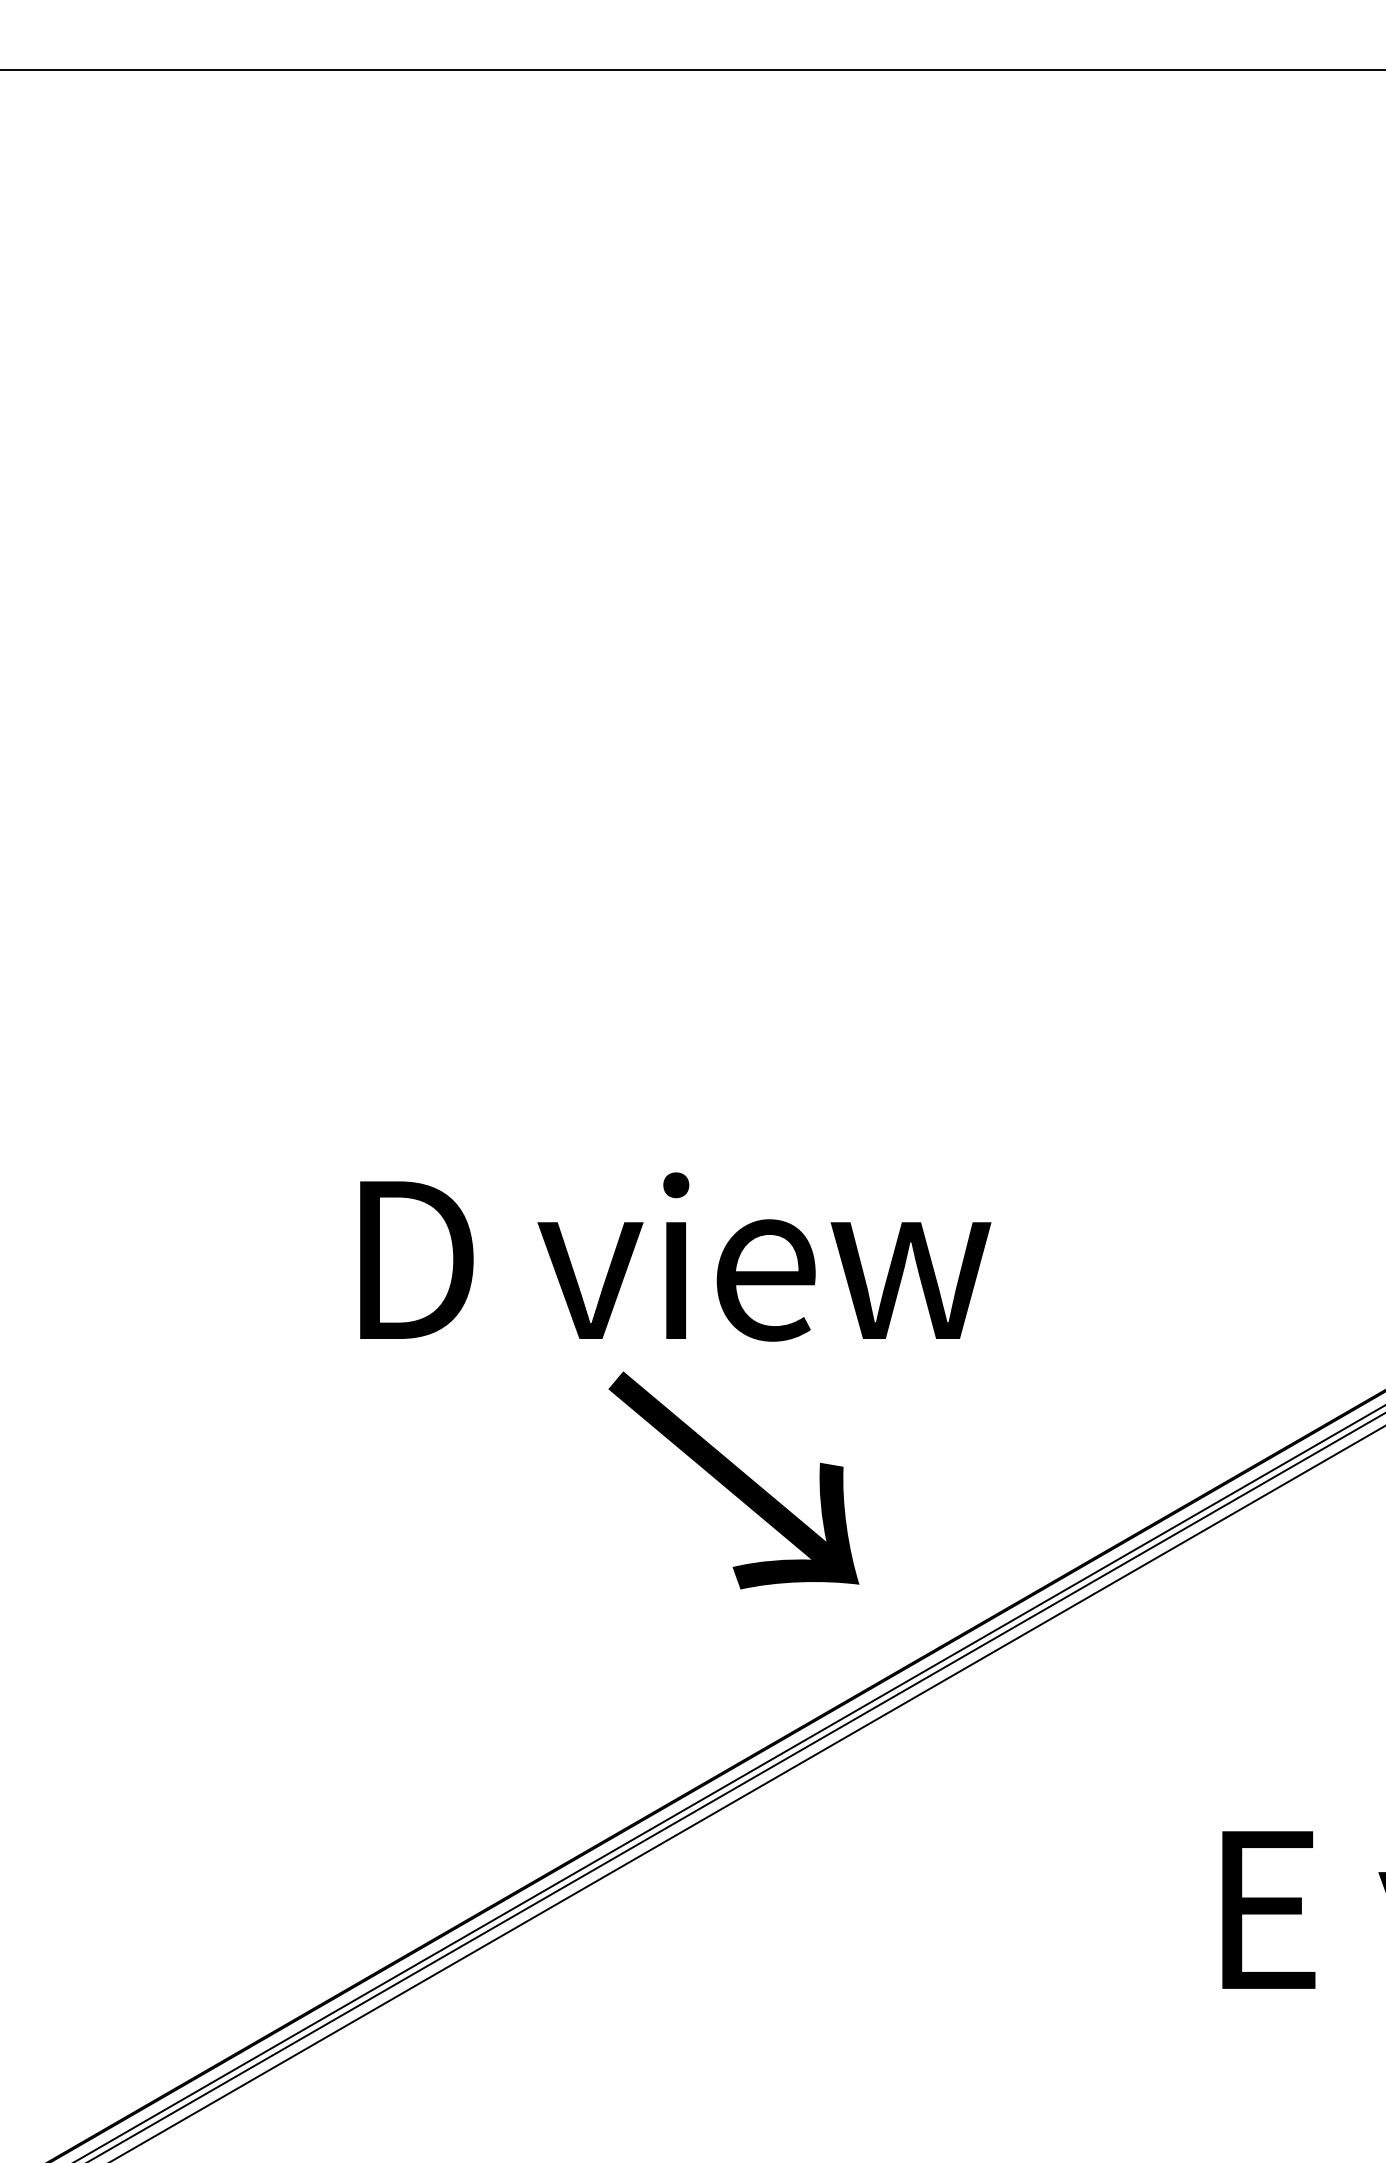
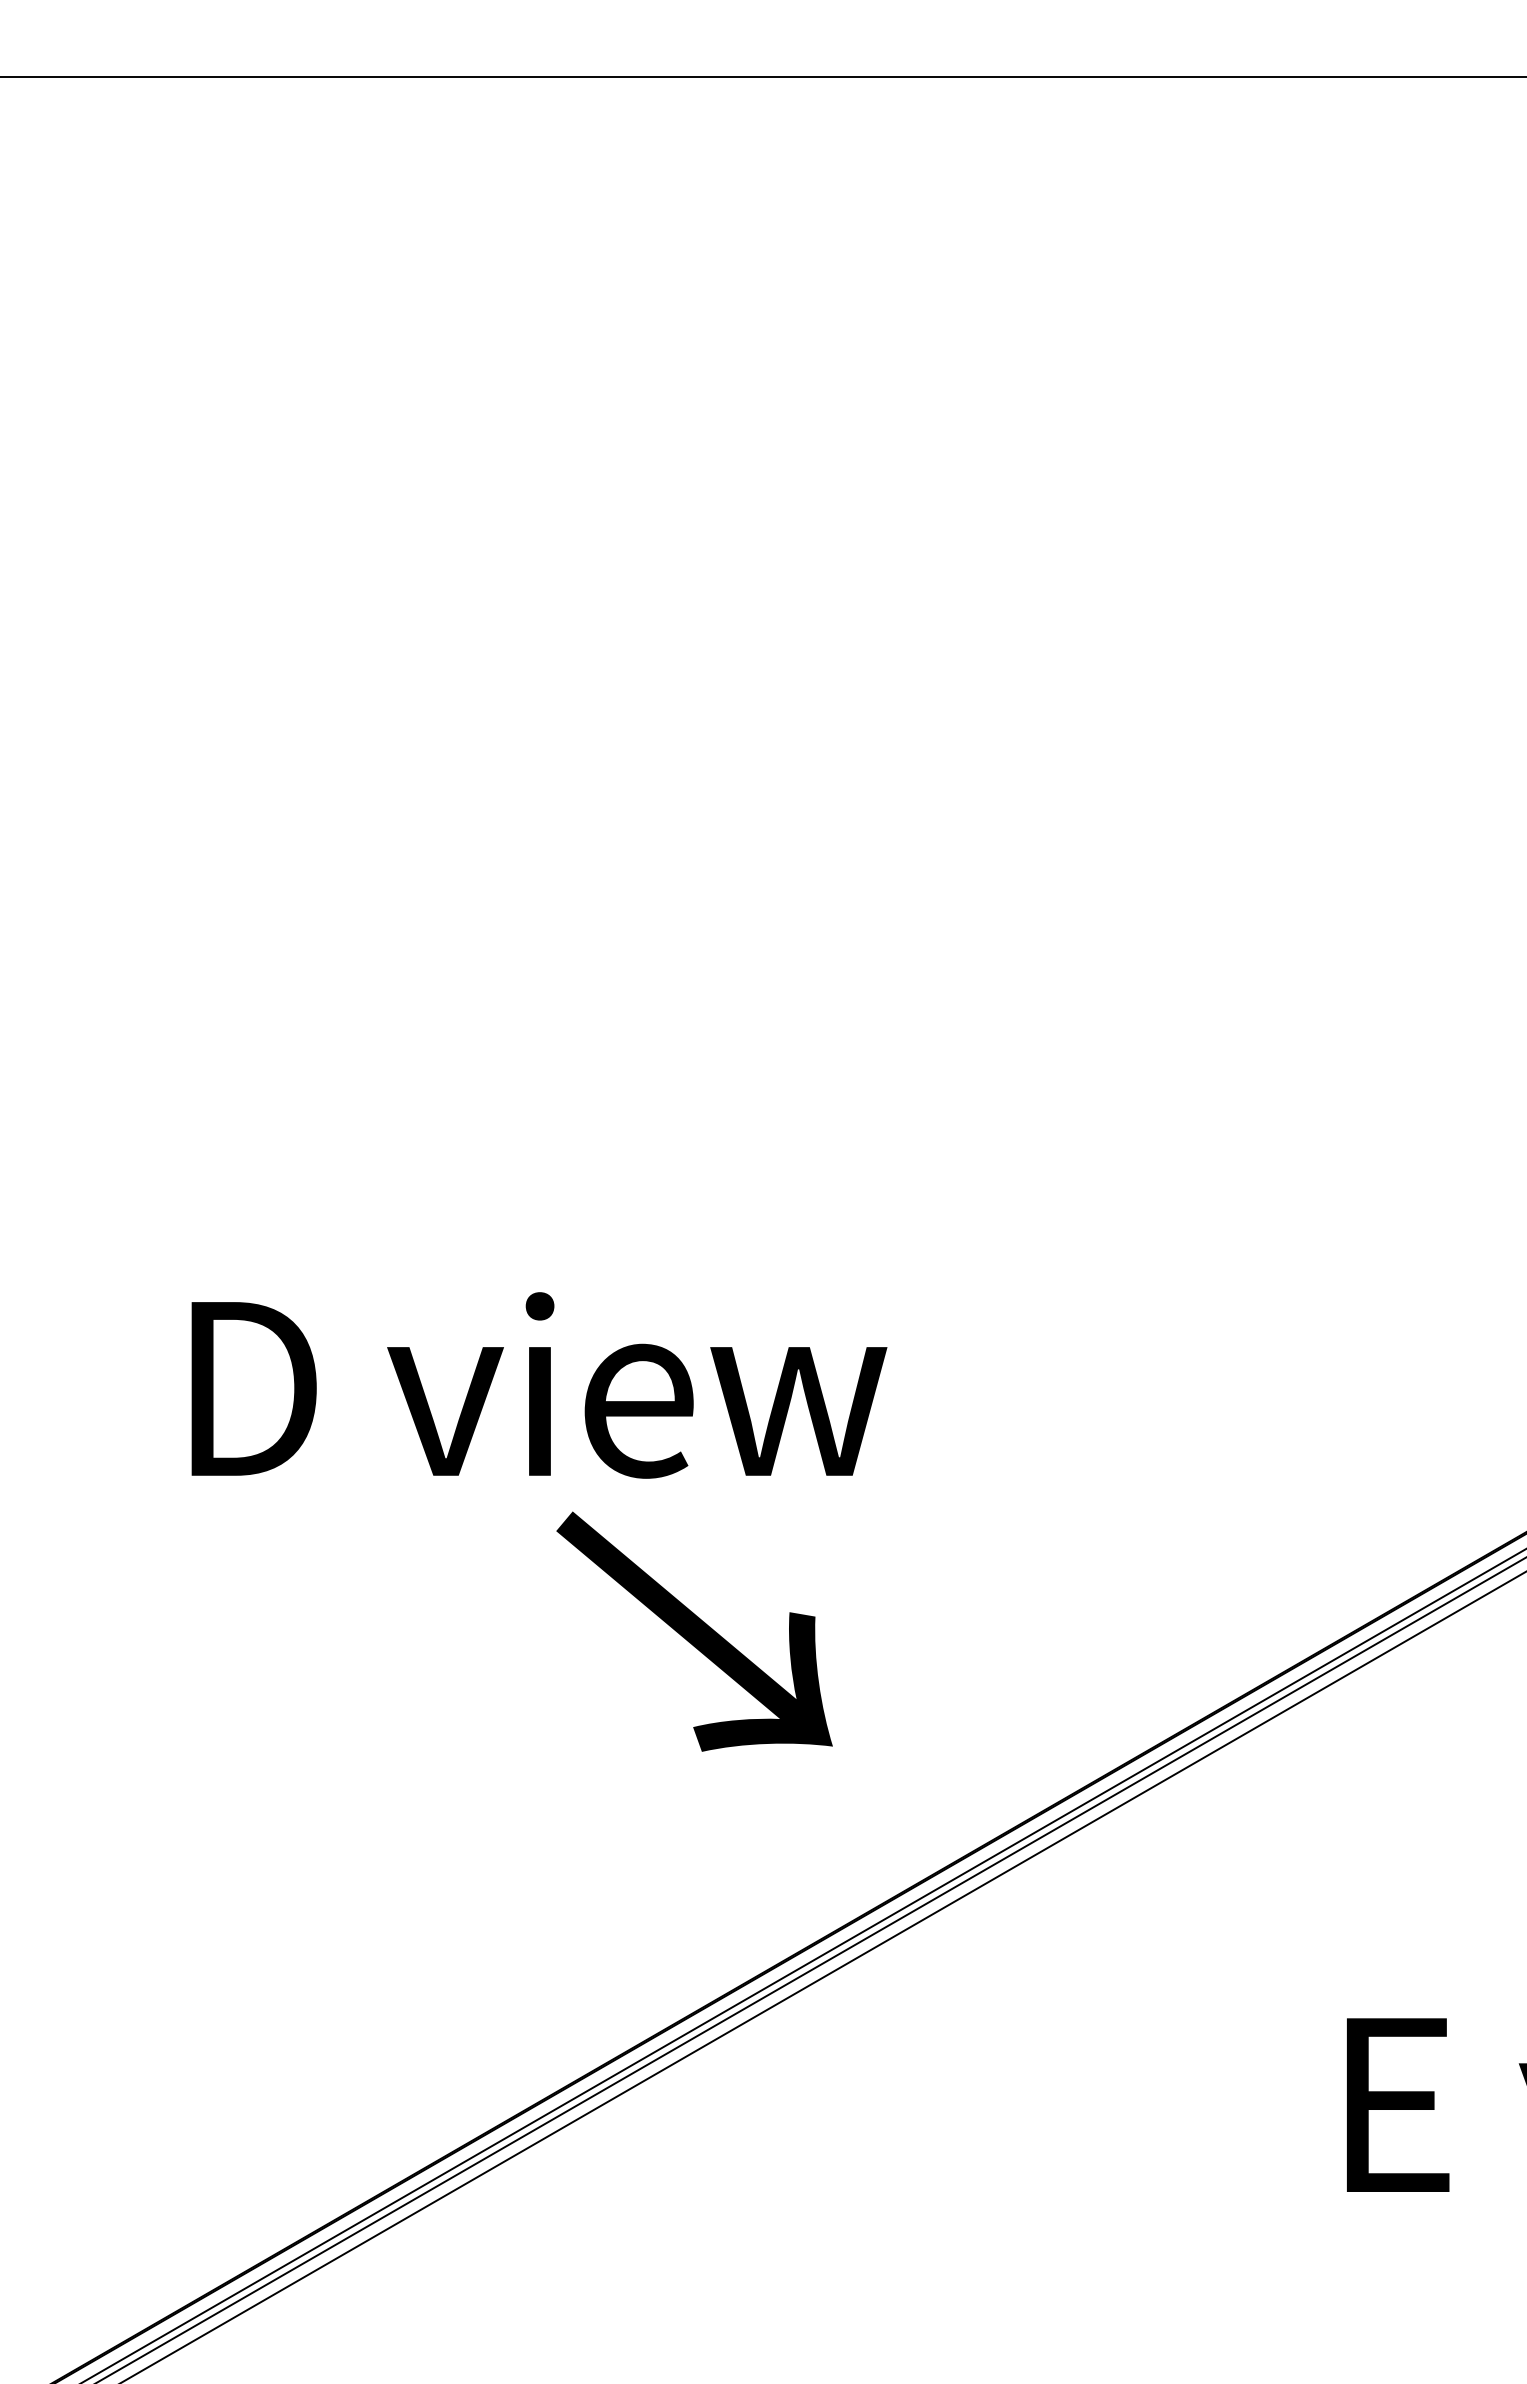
text: (675, 1257) -> (539, 1385), moved
text: (733, 1480) -> (694, 1631), moved

